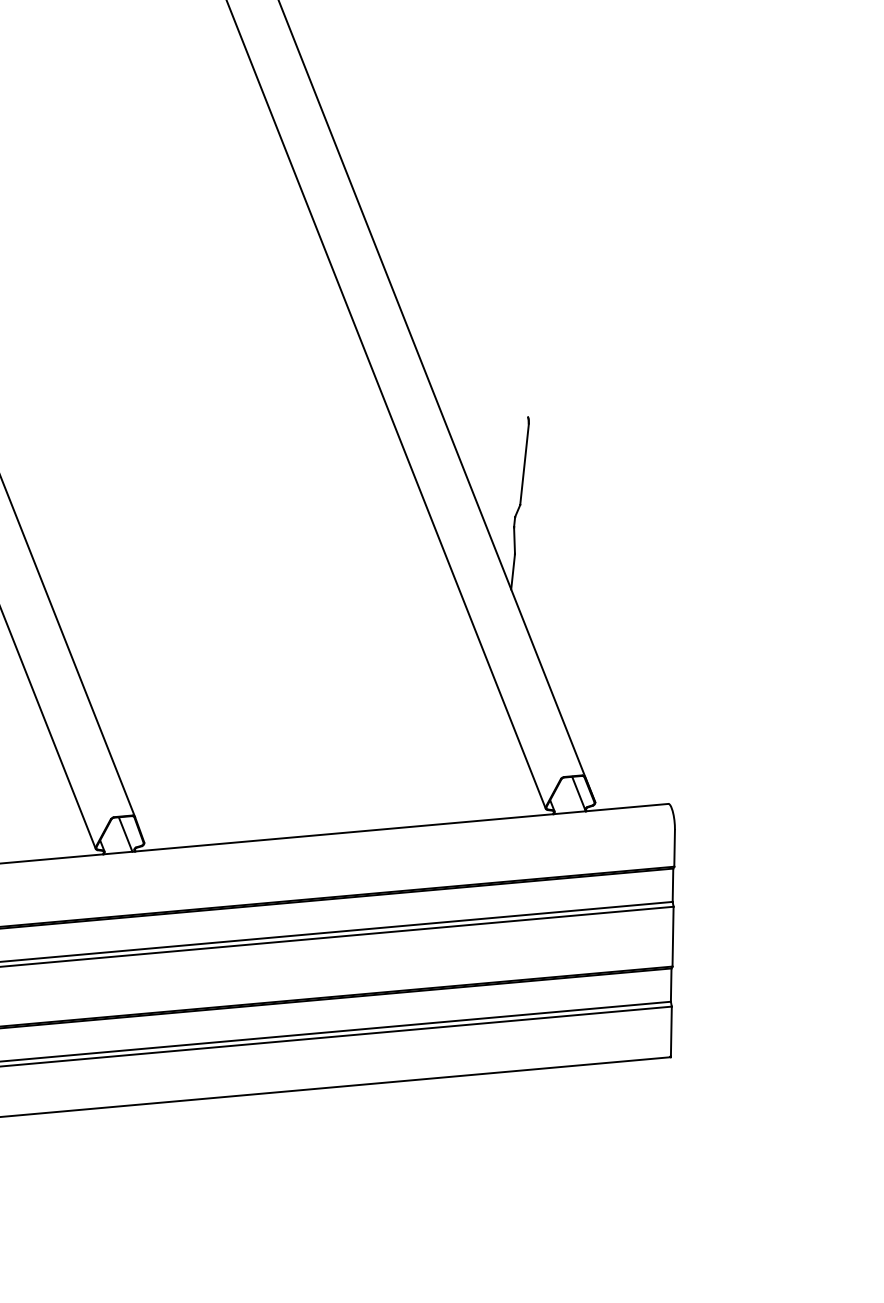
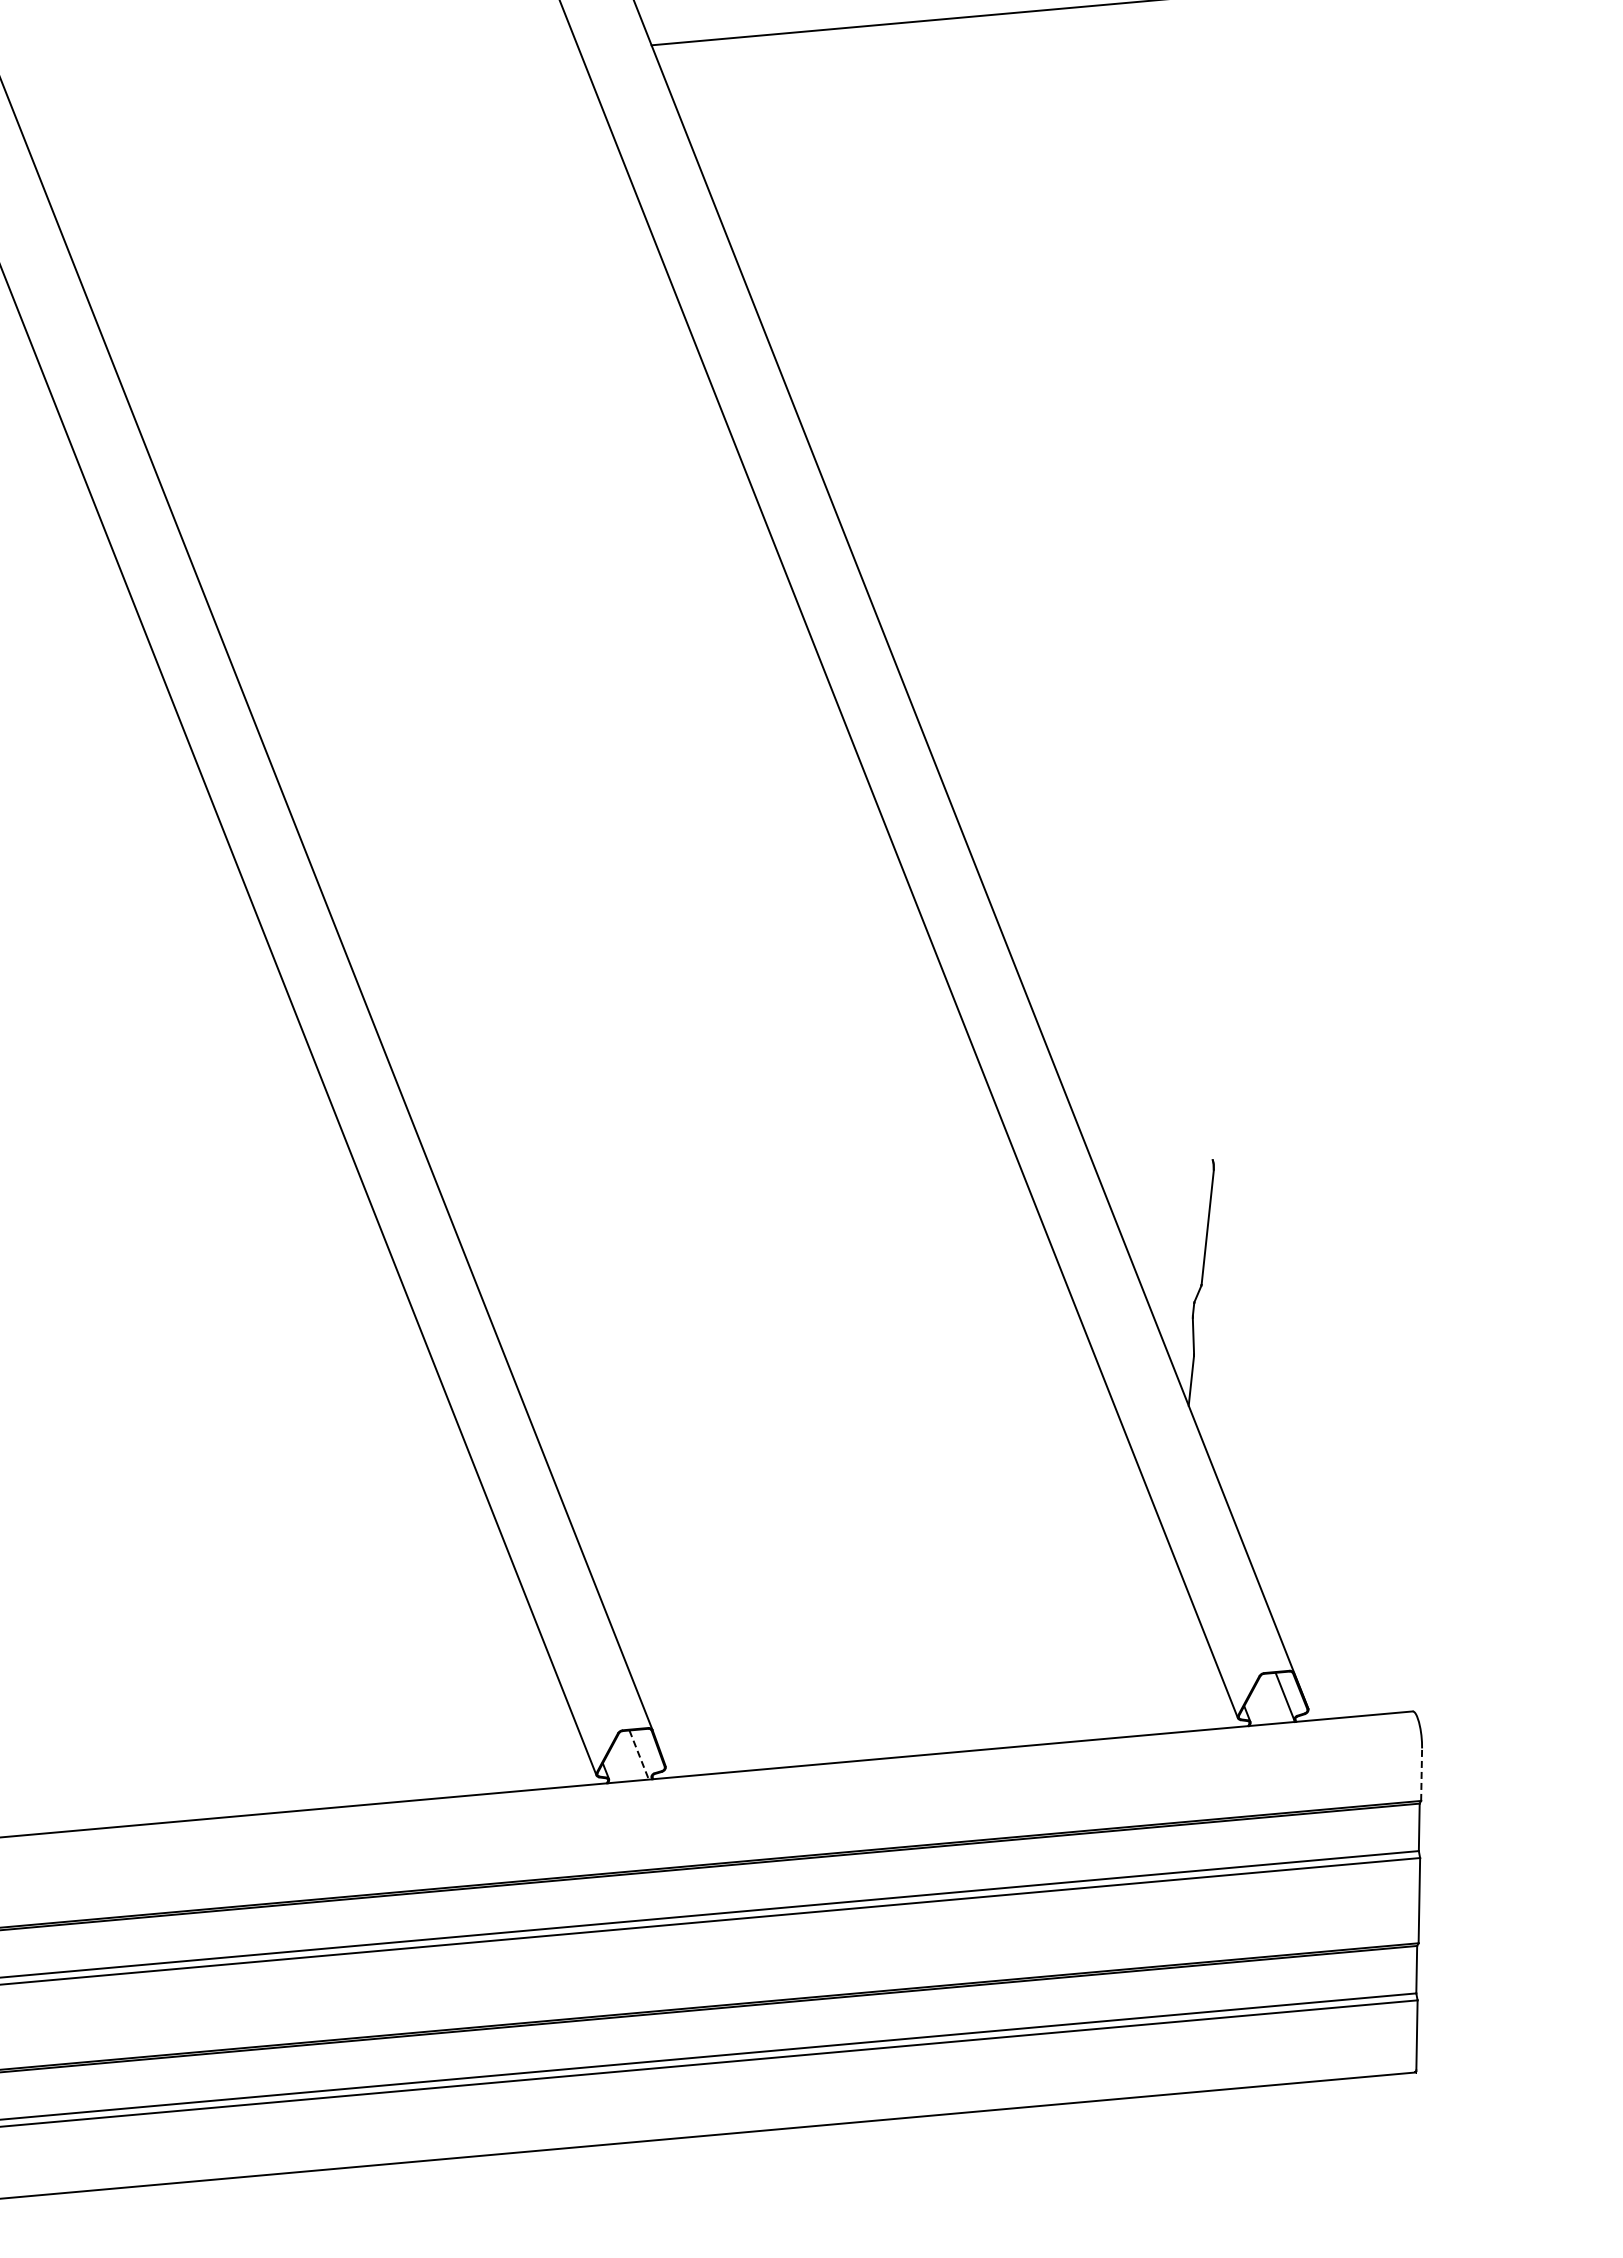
line: (125, 834) -> (639, 1755), solid -> dashed
line: (674, 848) -> (1421, 1774), solid -> dashed

